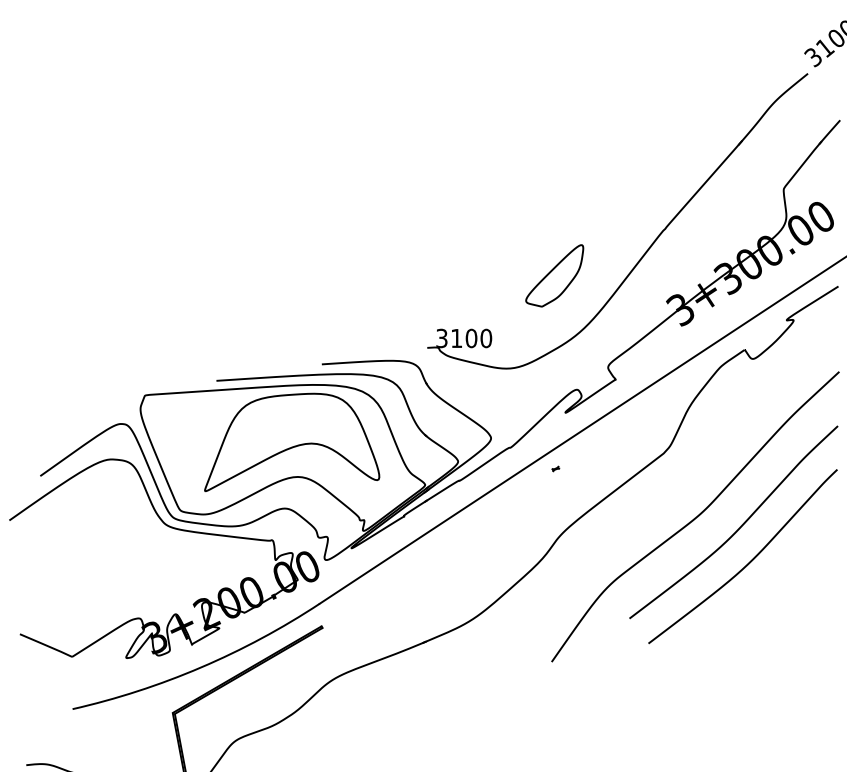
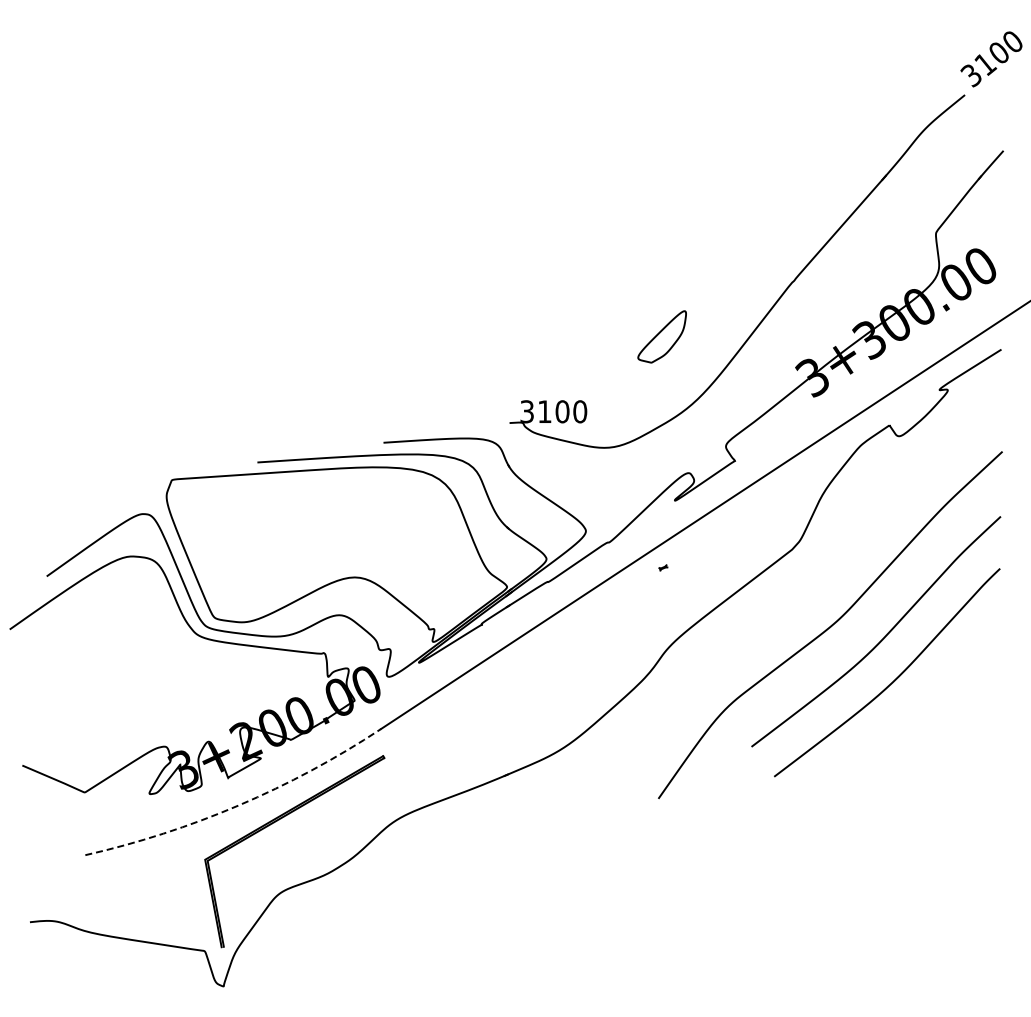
part: (555, 275) -> (662, 336), size x0.7
part: (291, 442) -> (347, 536), removed
arc: (200, 667) -> (238, 805), solid -> dashed

